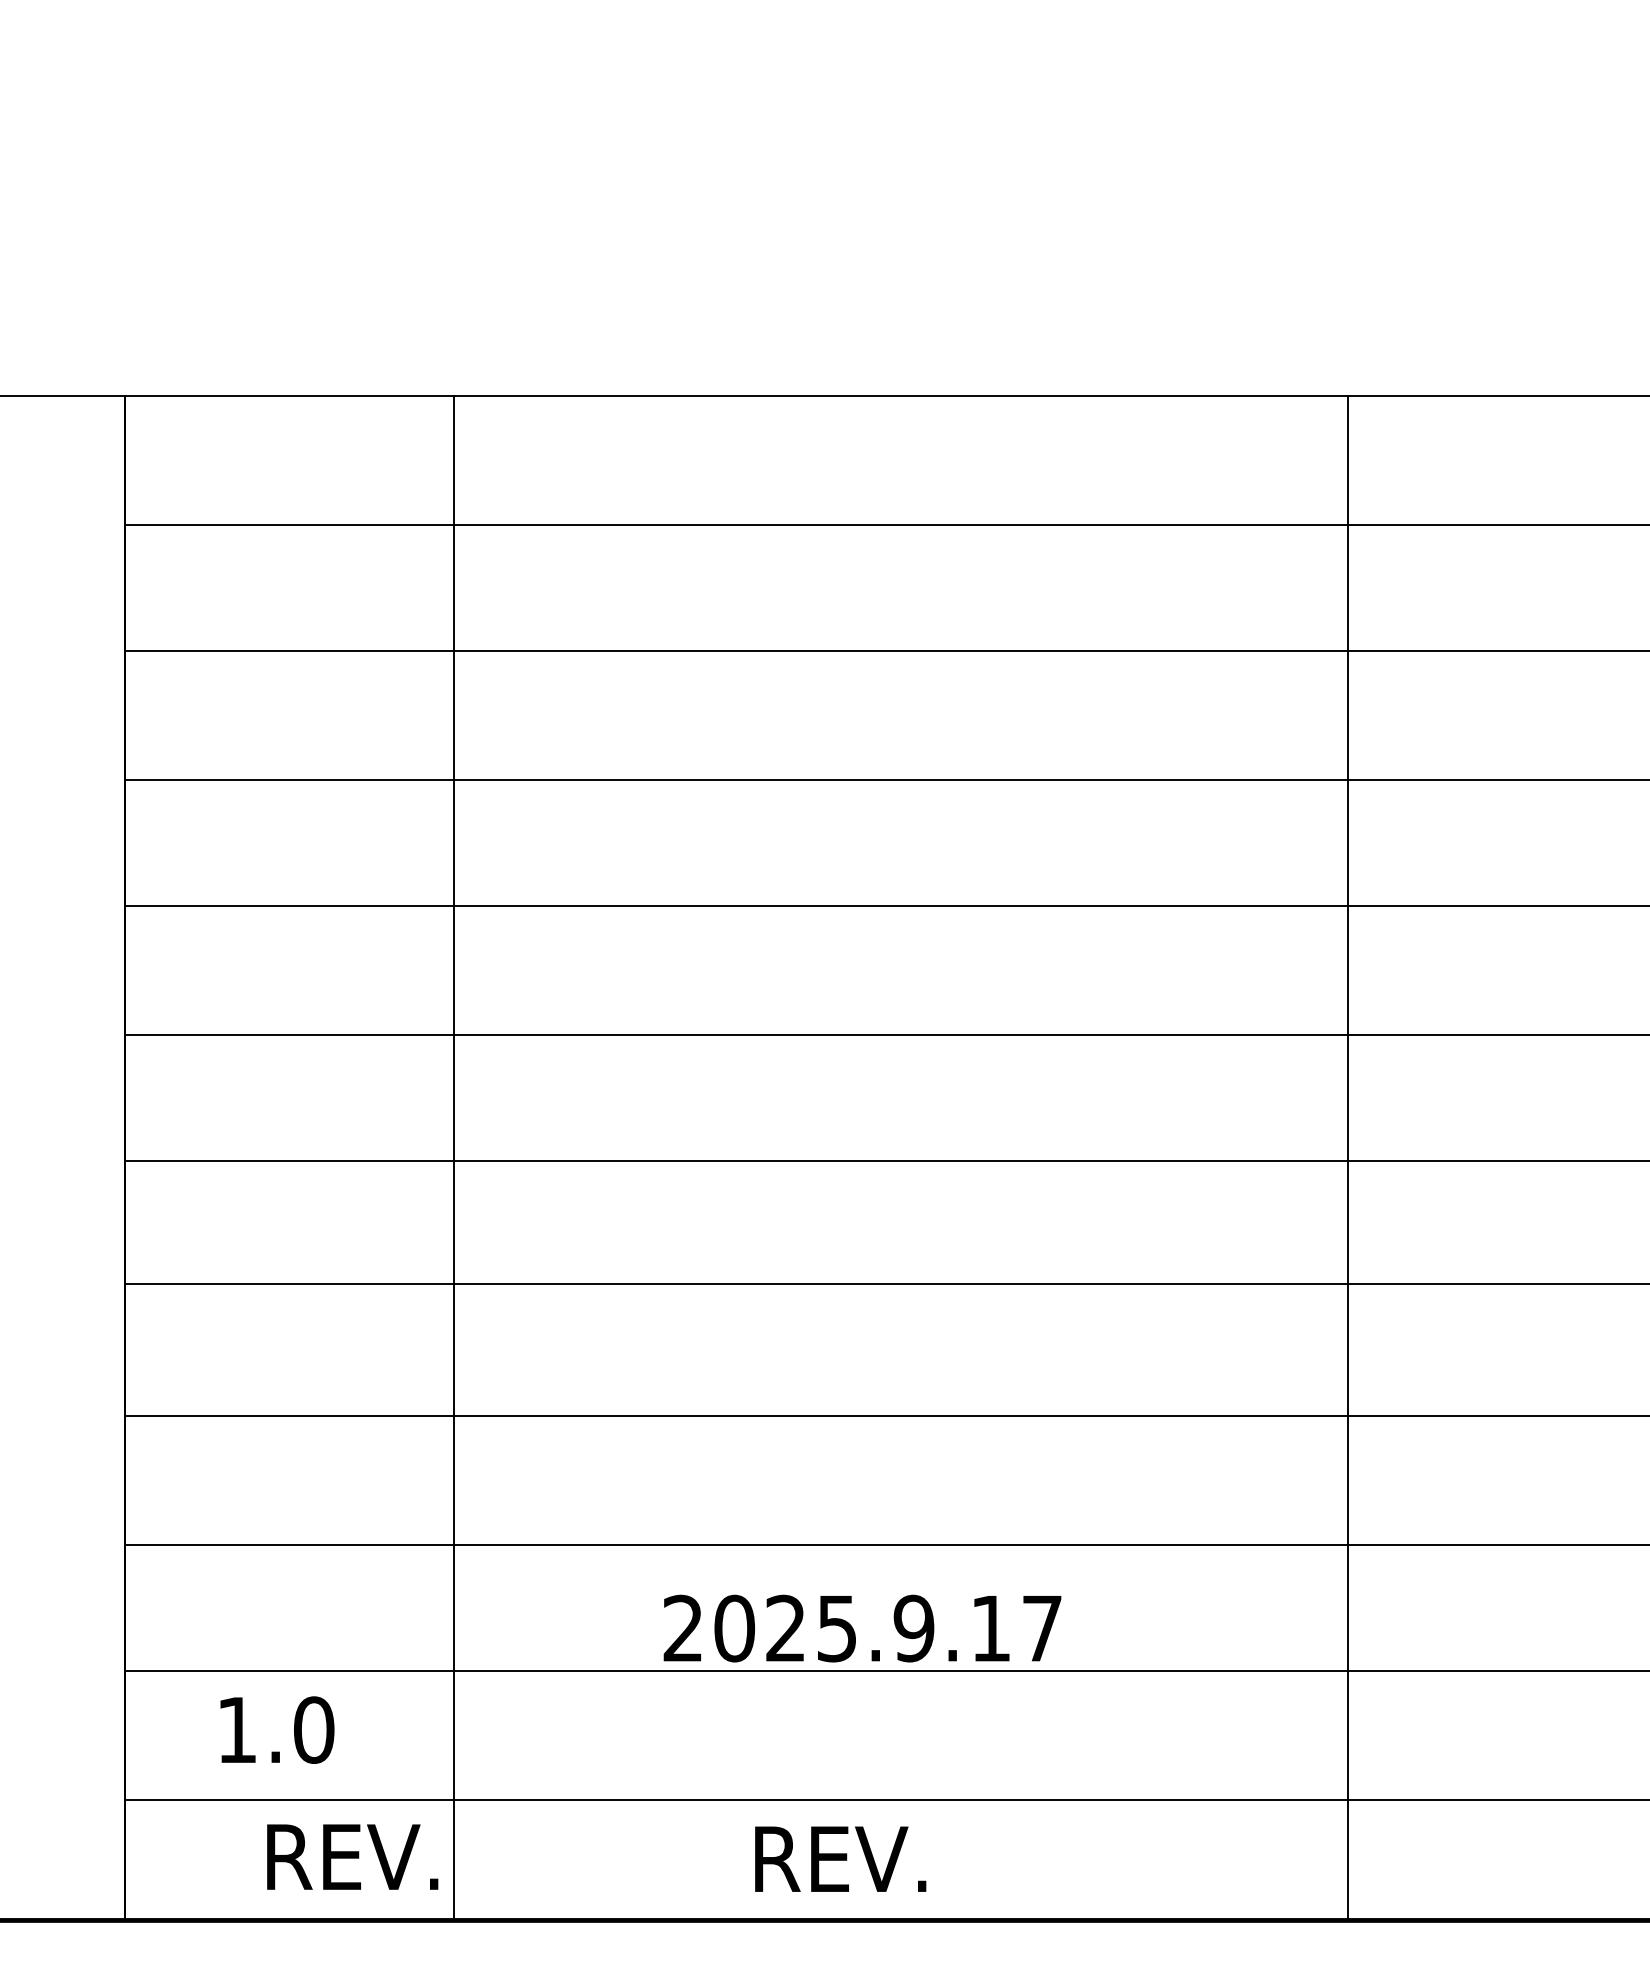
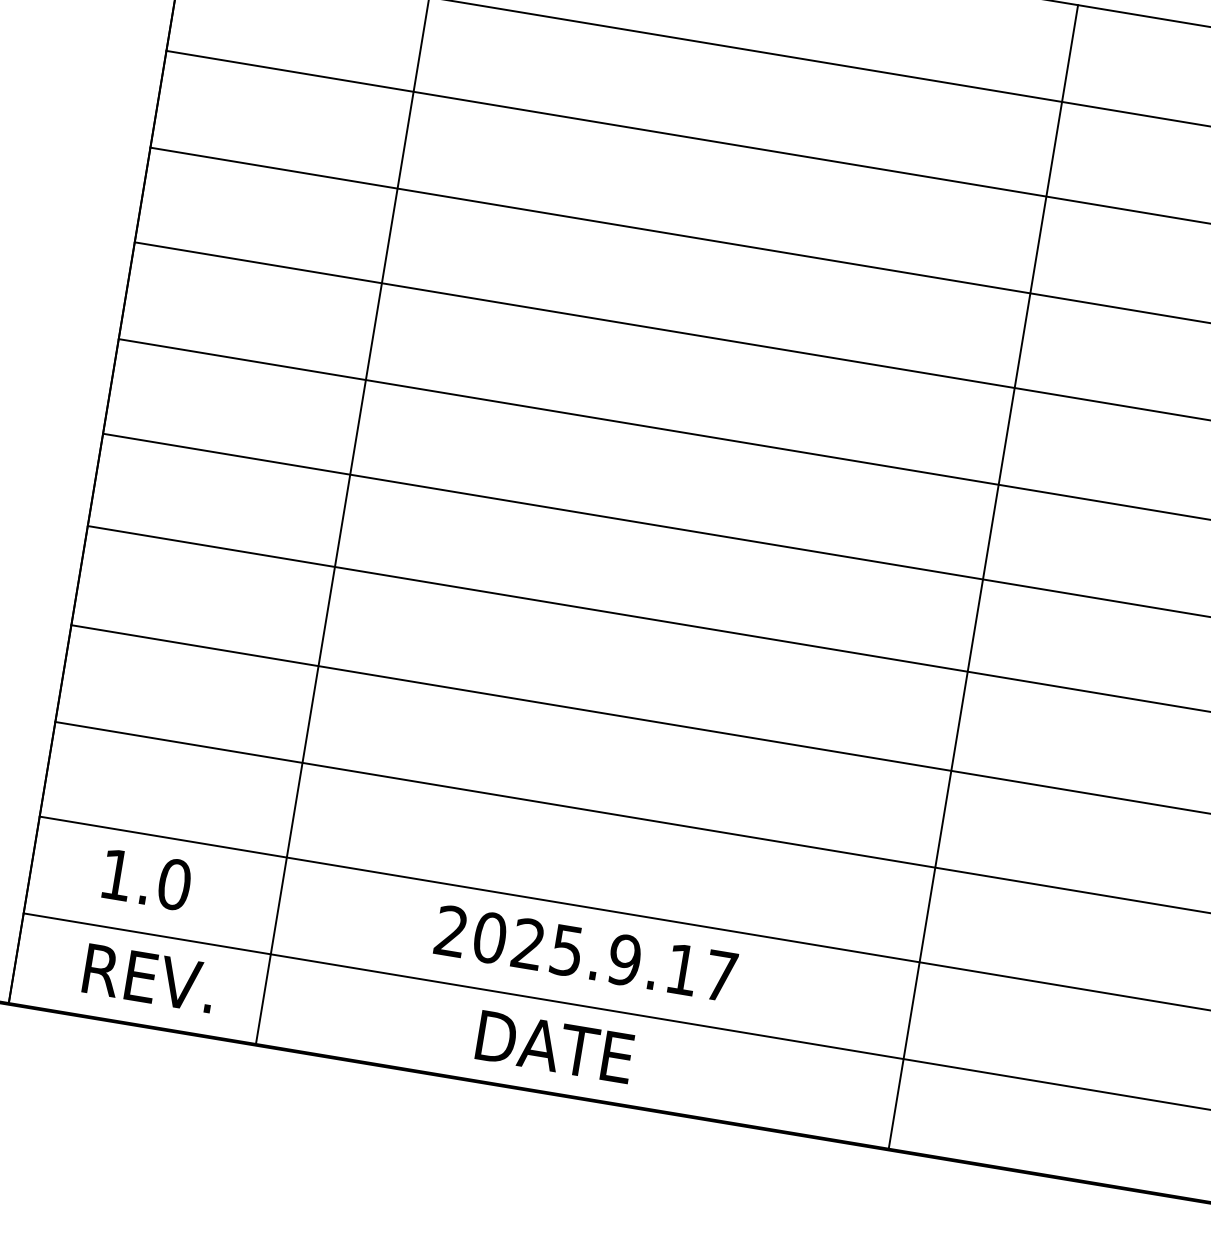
line: (1347, 1157) -> (983, 576), moved
text: (862, 1628) -> (585, 953), moved
text: (352, 1856) -> (149, 977), moved
text: (842, 1858) -> (555, 1046), REV. -> DATE

